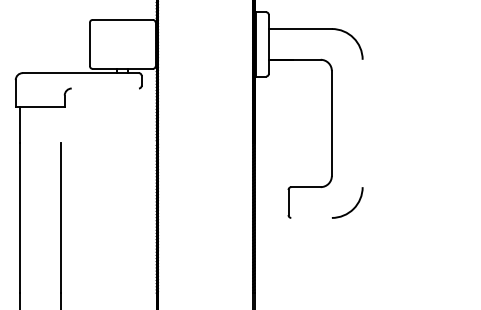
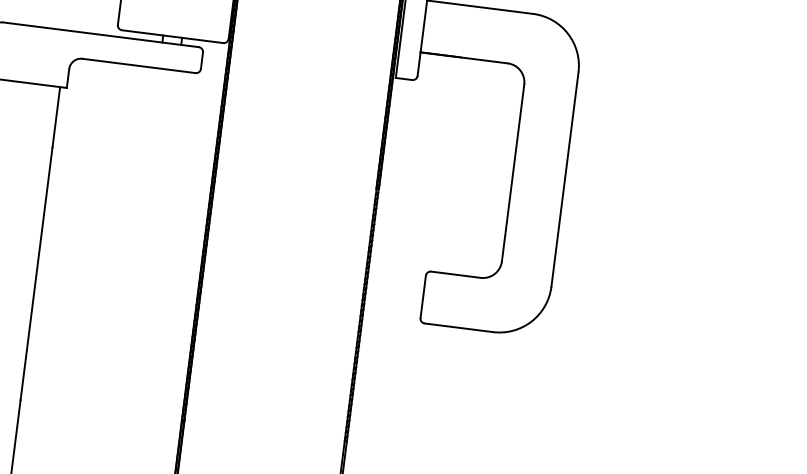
line: (104, 88) -> (137, 65), added
line: (362, 123) -> (564, 179), added
line: (60, 124) -> (55, 116), added
line: (311, 217) -> (458, 326), added

